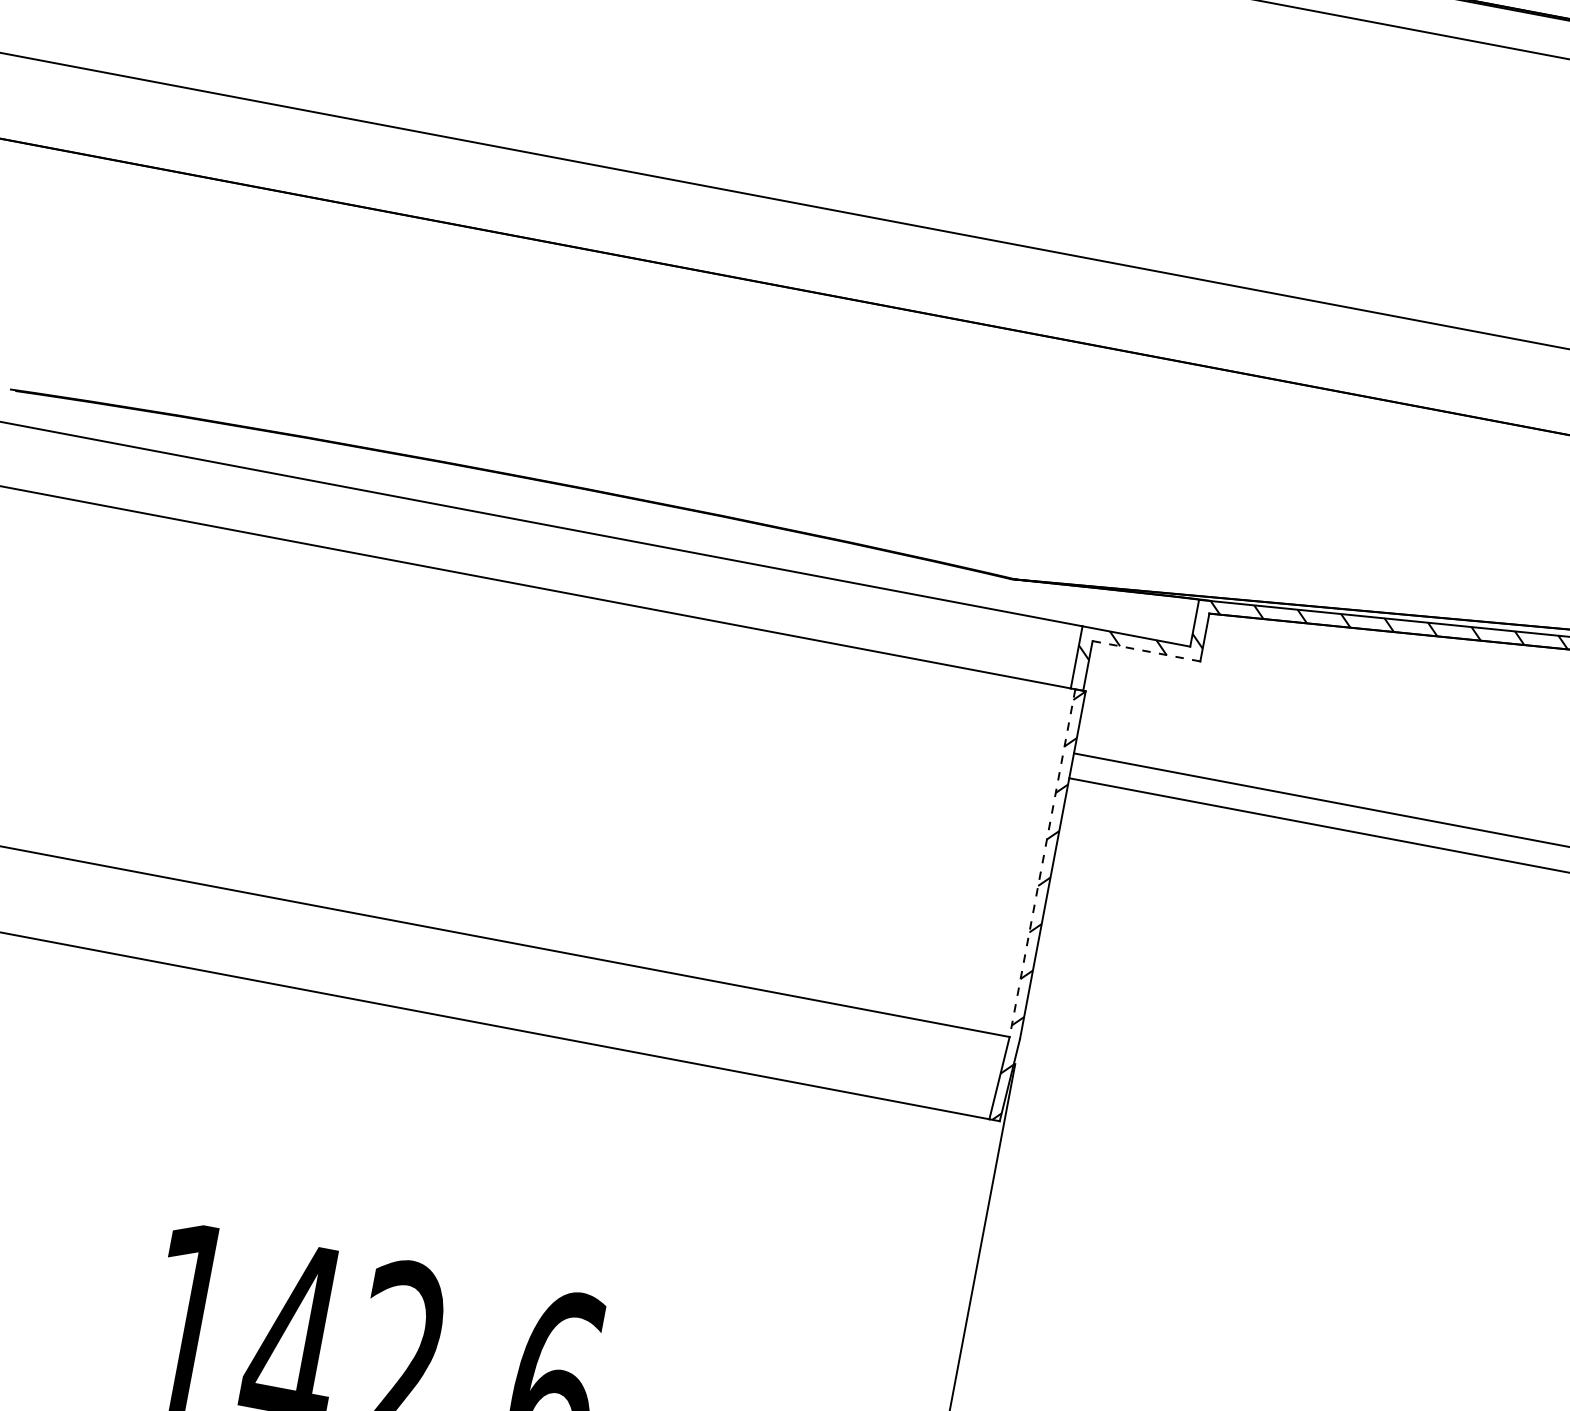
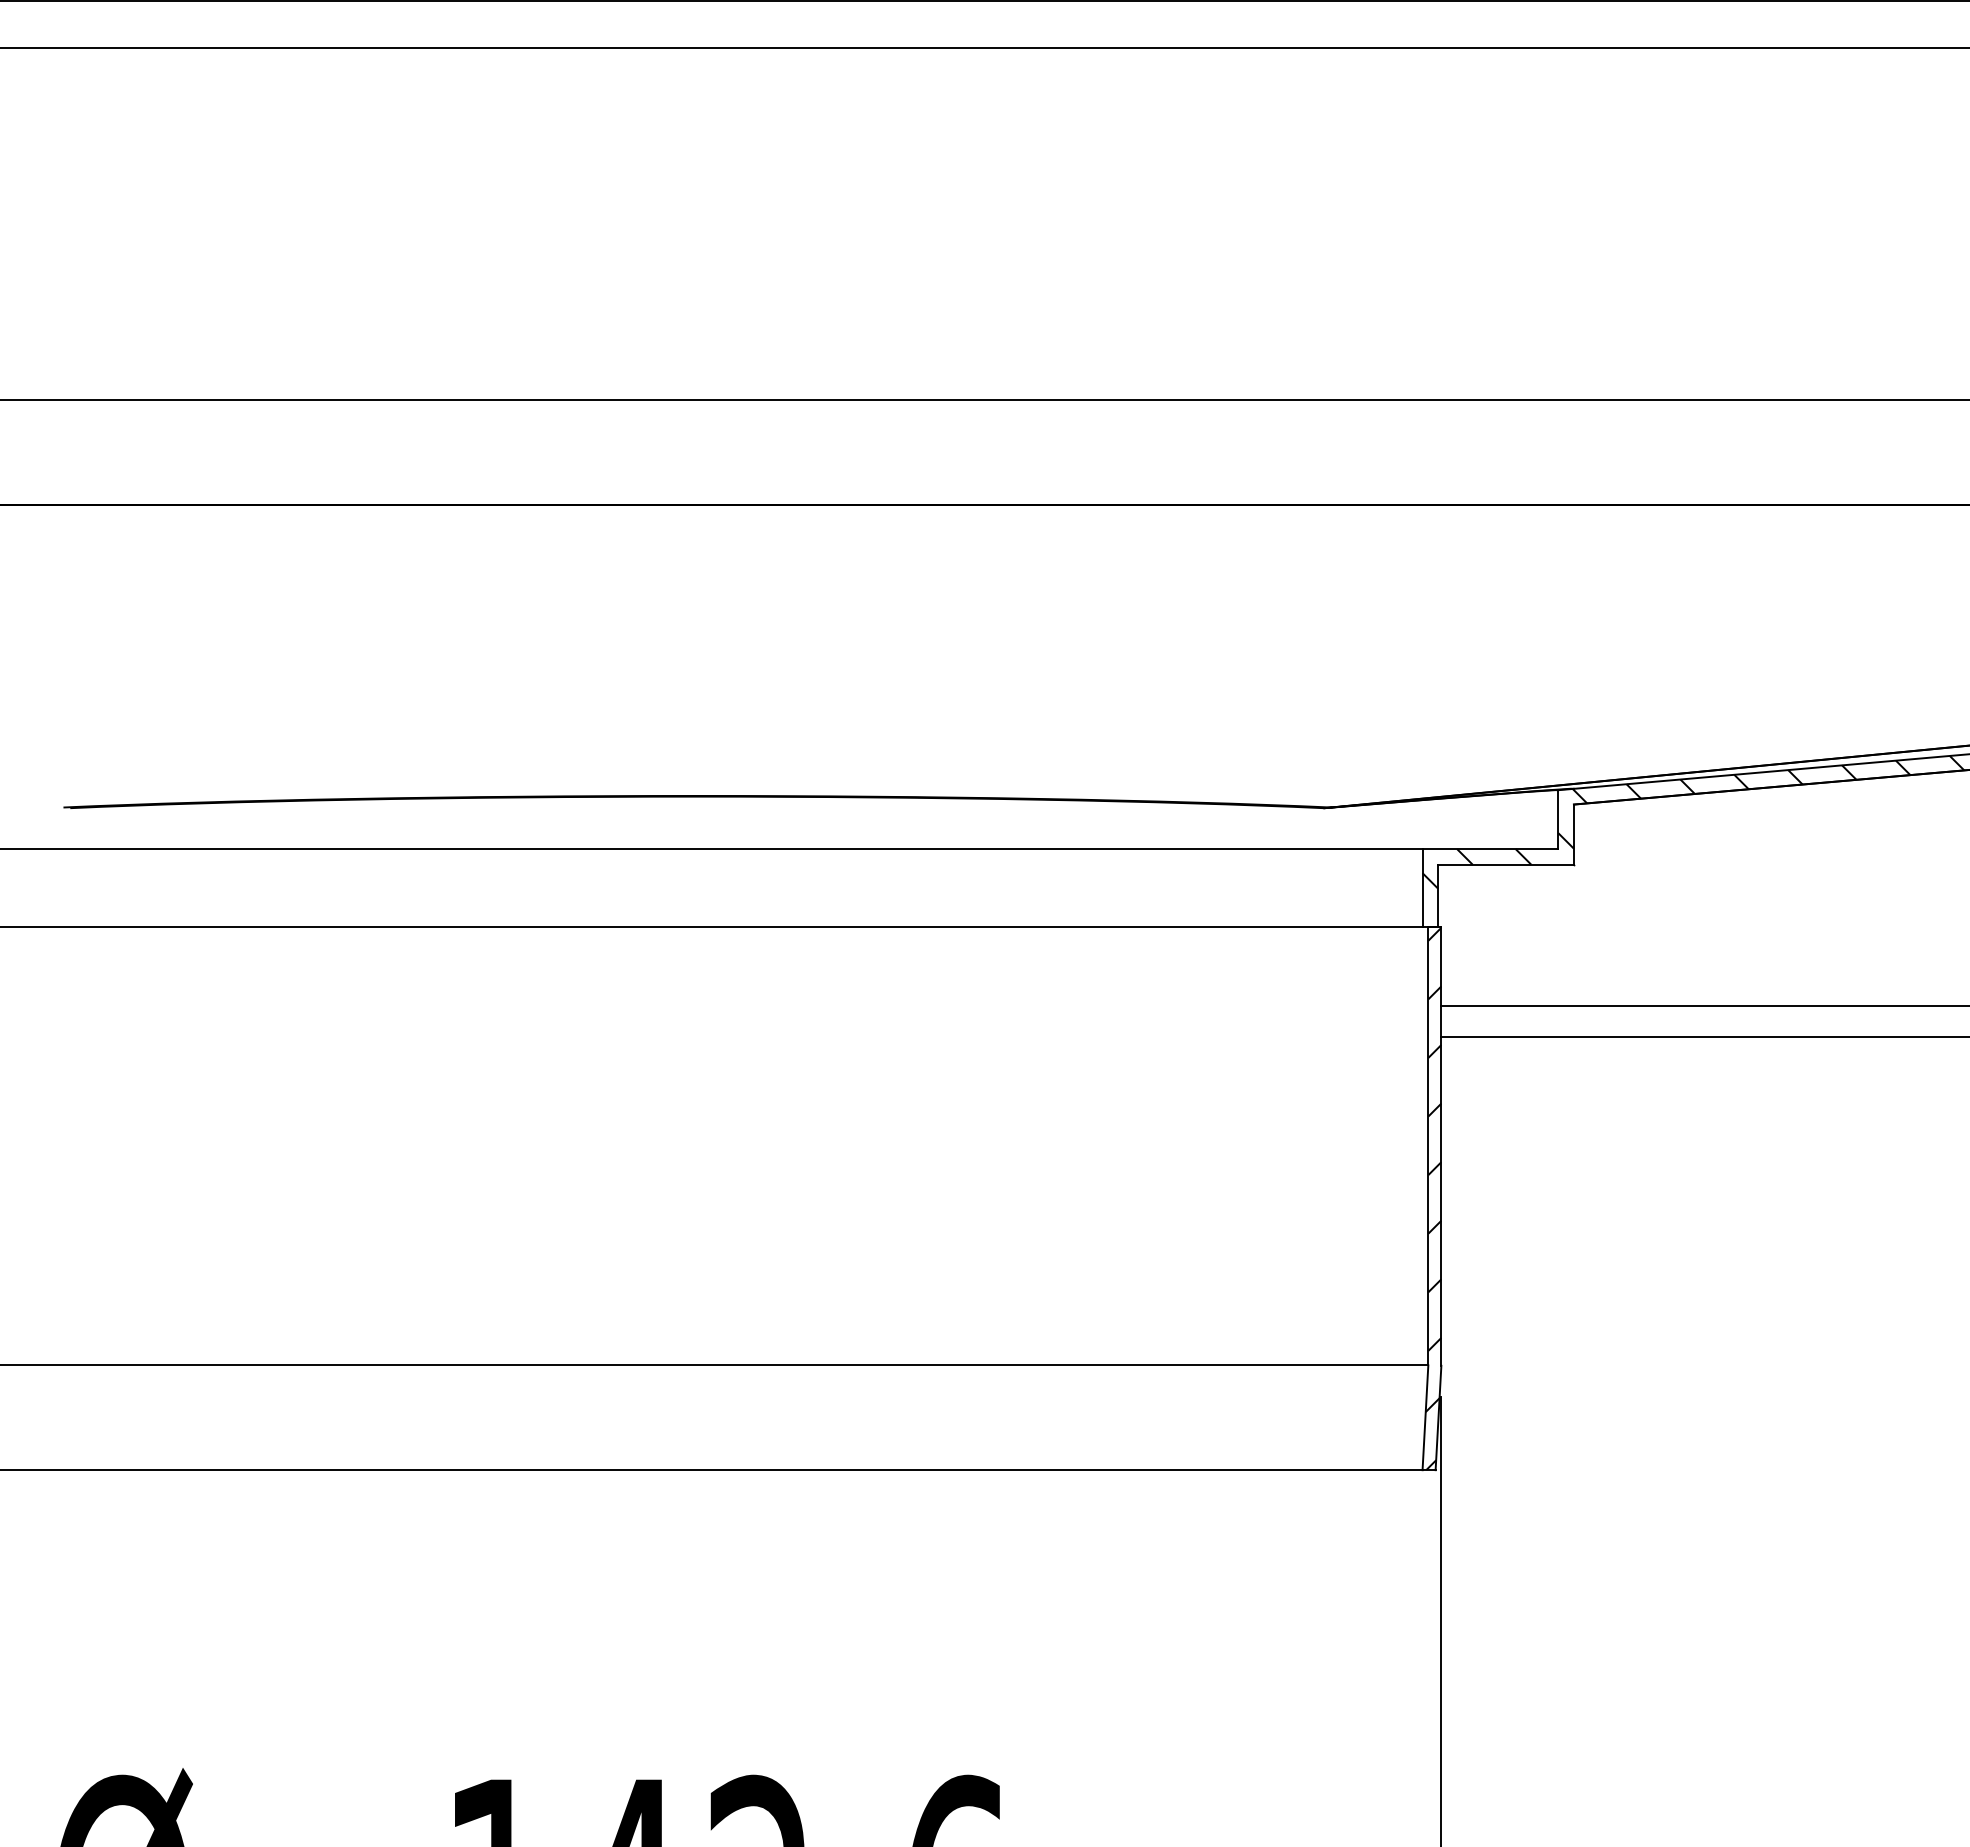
line: (1146, 651) -> (1506, 864), dashed -> solid
line: (1042, 863) -> (1428, 1146), dashed -> solid

